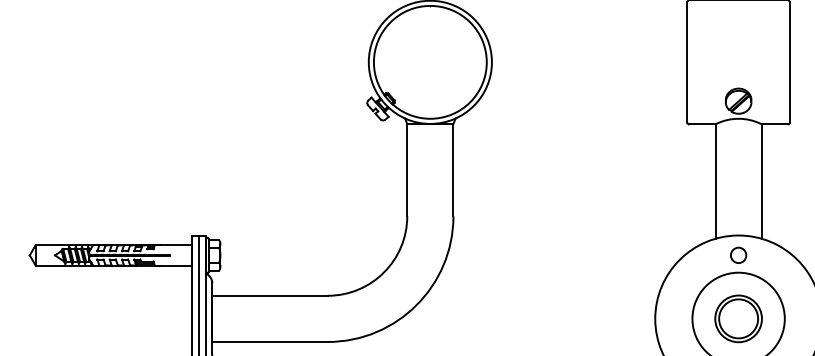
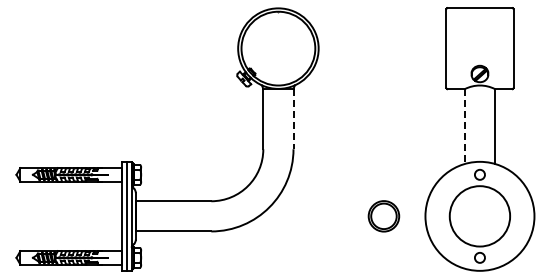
line: (453, 170) -> (293, 119), solid -> dashed
line: (714, 182) -> (464, 127), solid -> dashed
part: (737, 319) -> (383, 216), moved

